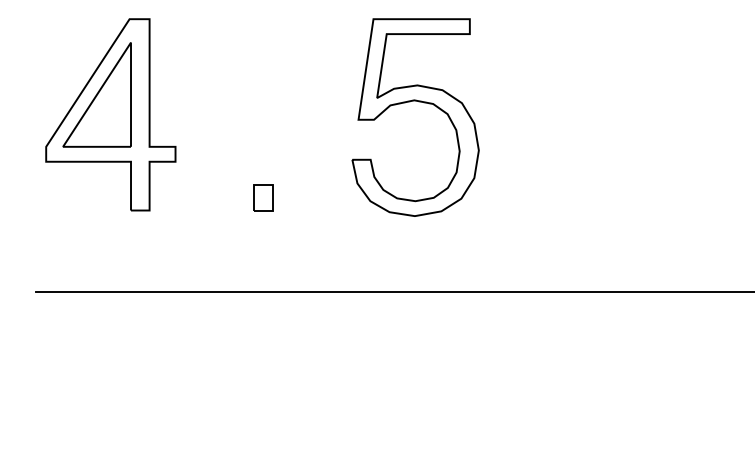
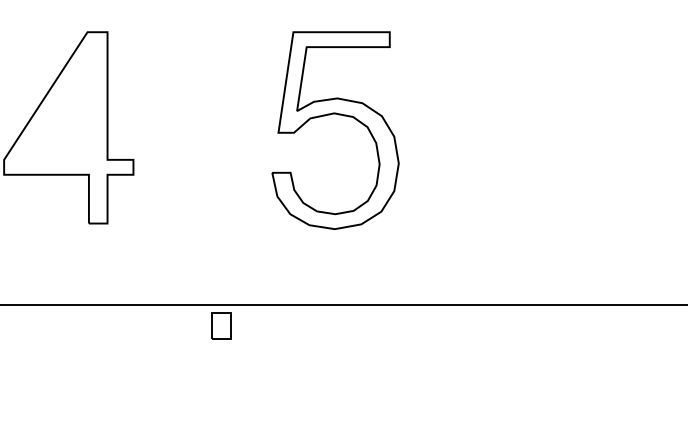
part: (96, 94) -> (54, 107), removed
part: (419, 102) -> (339, 115), moved
part: (263, 197) -> (221, 325), moved

